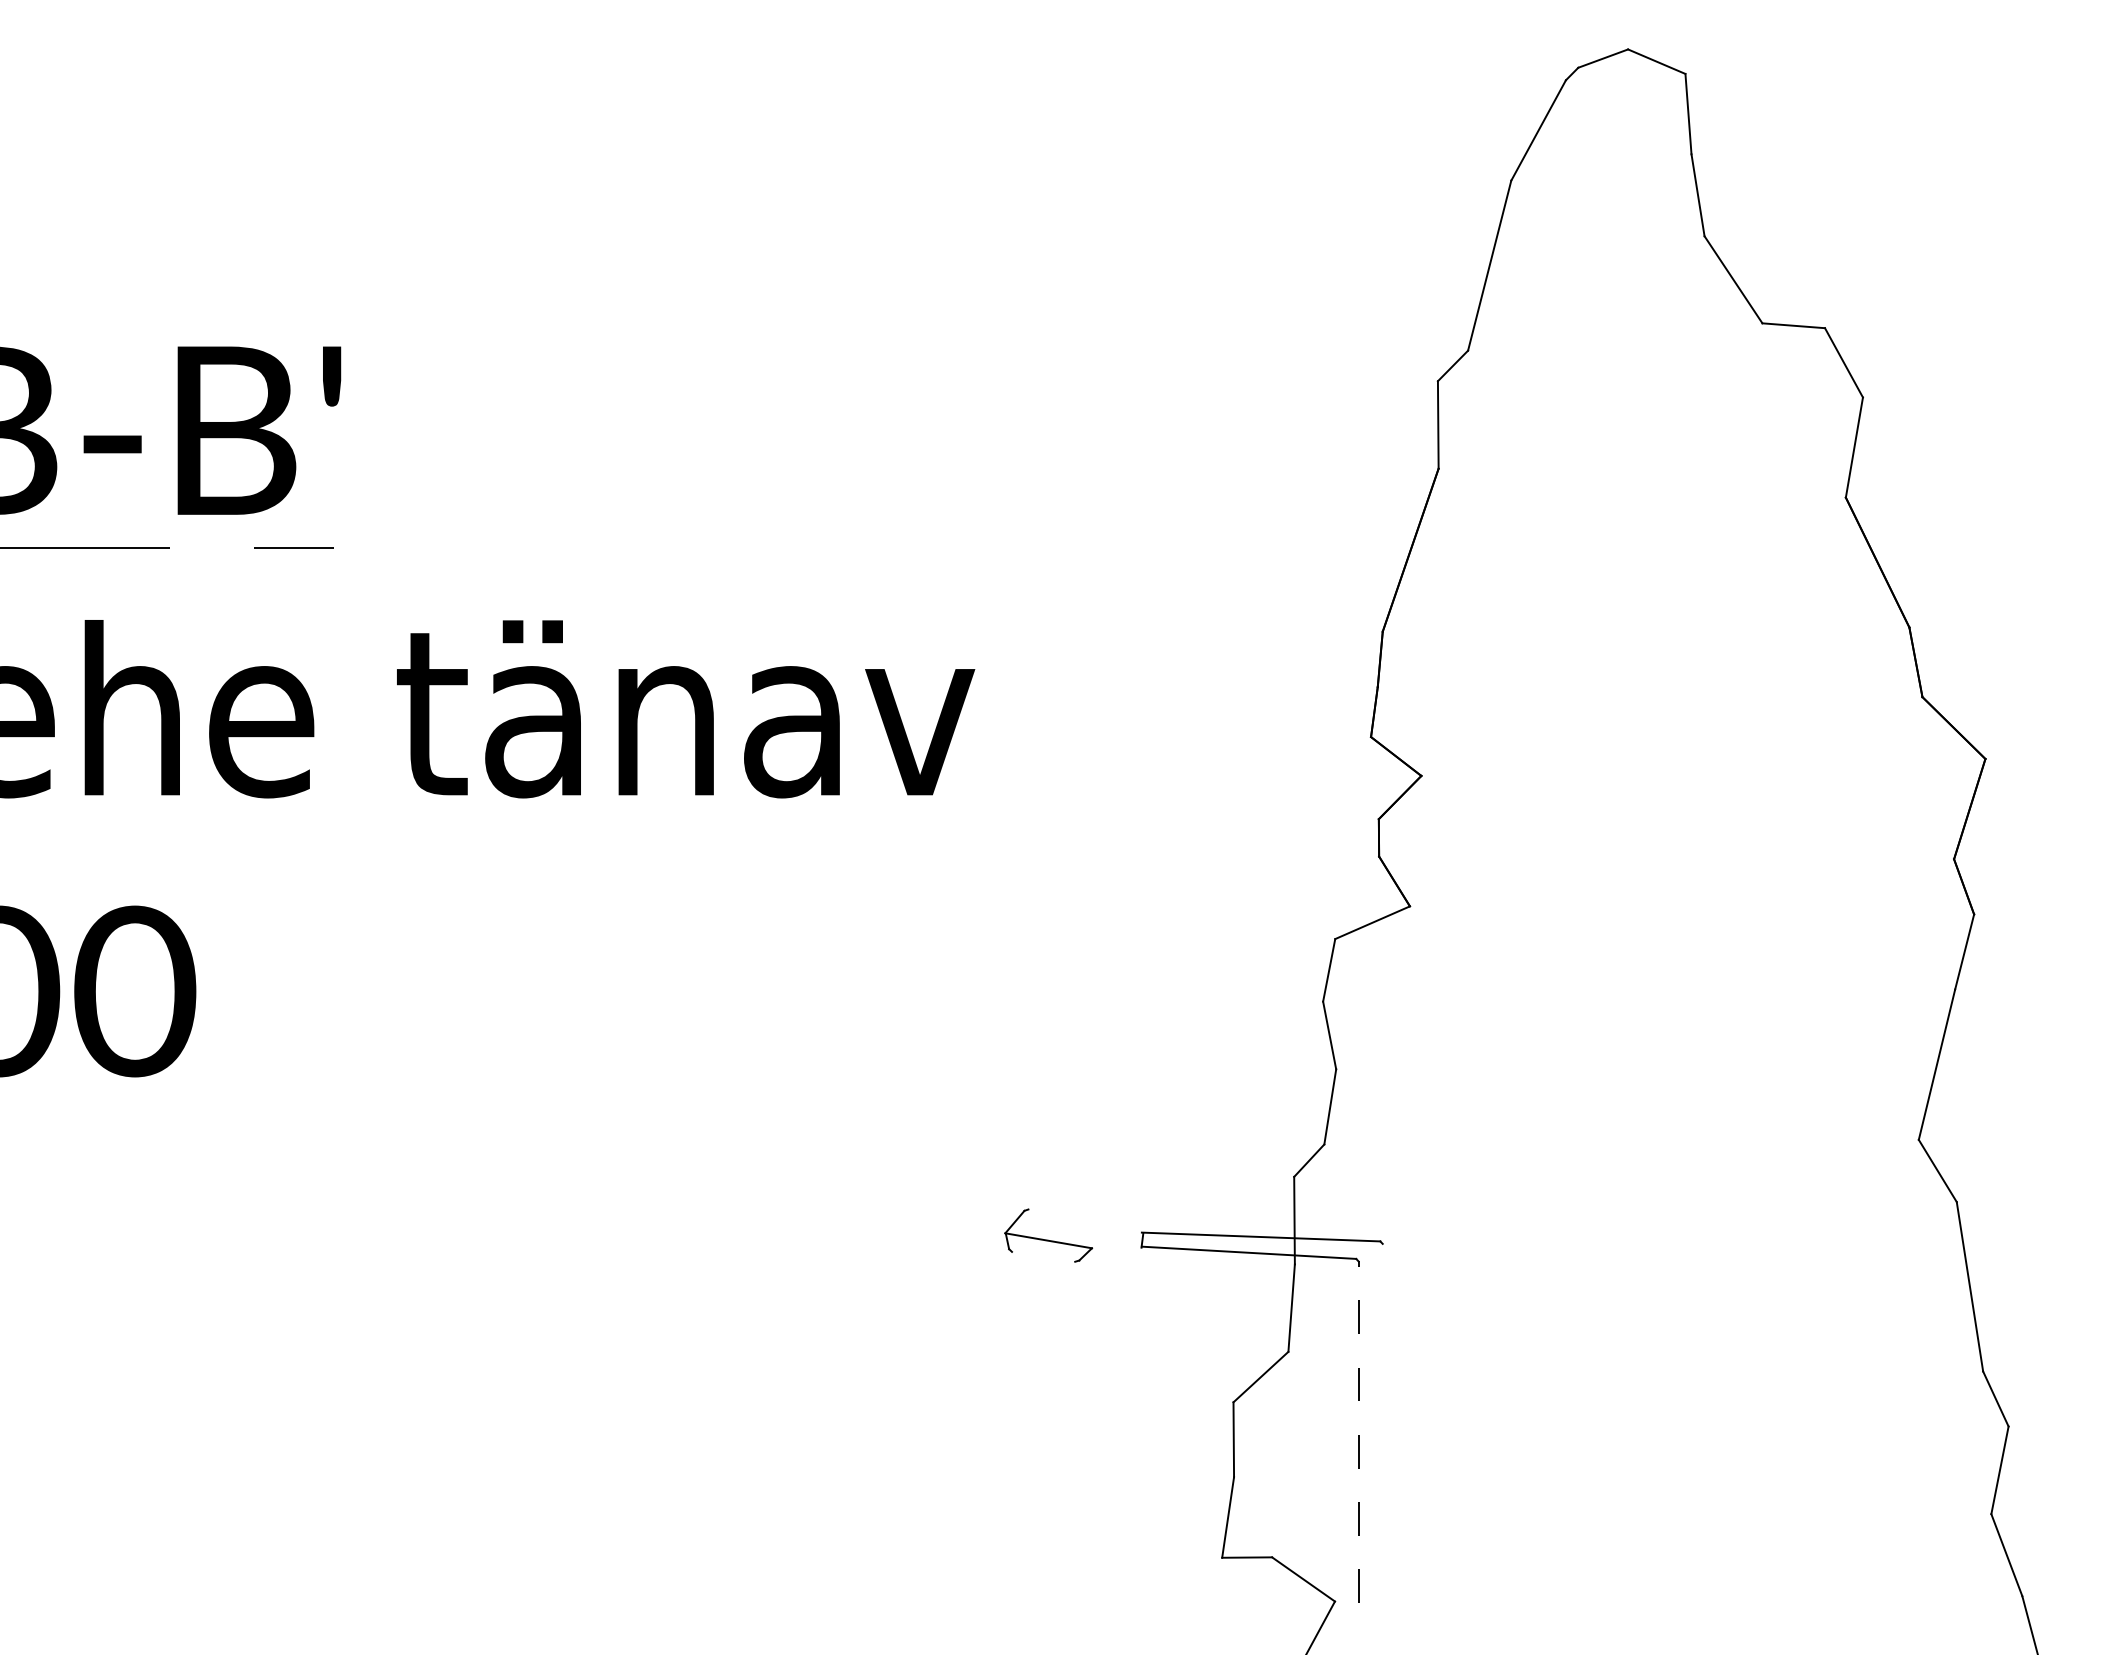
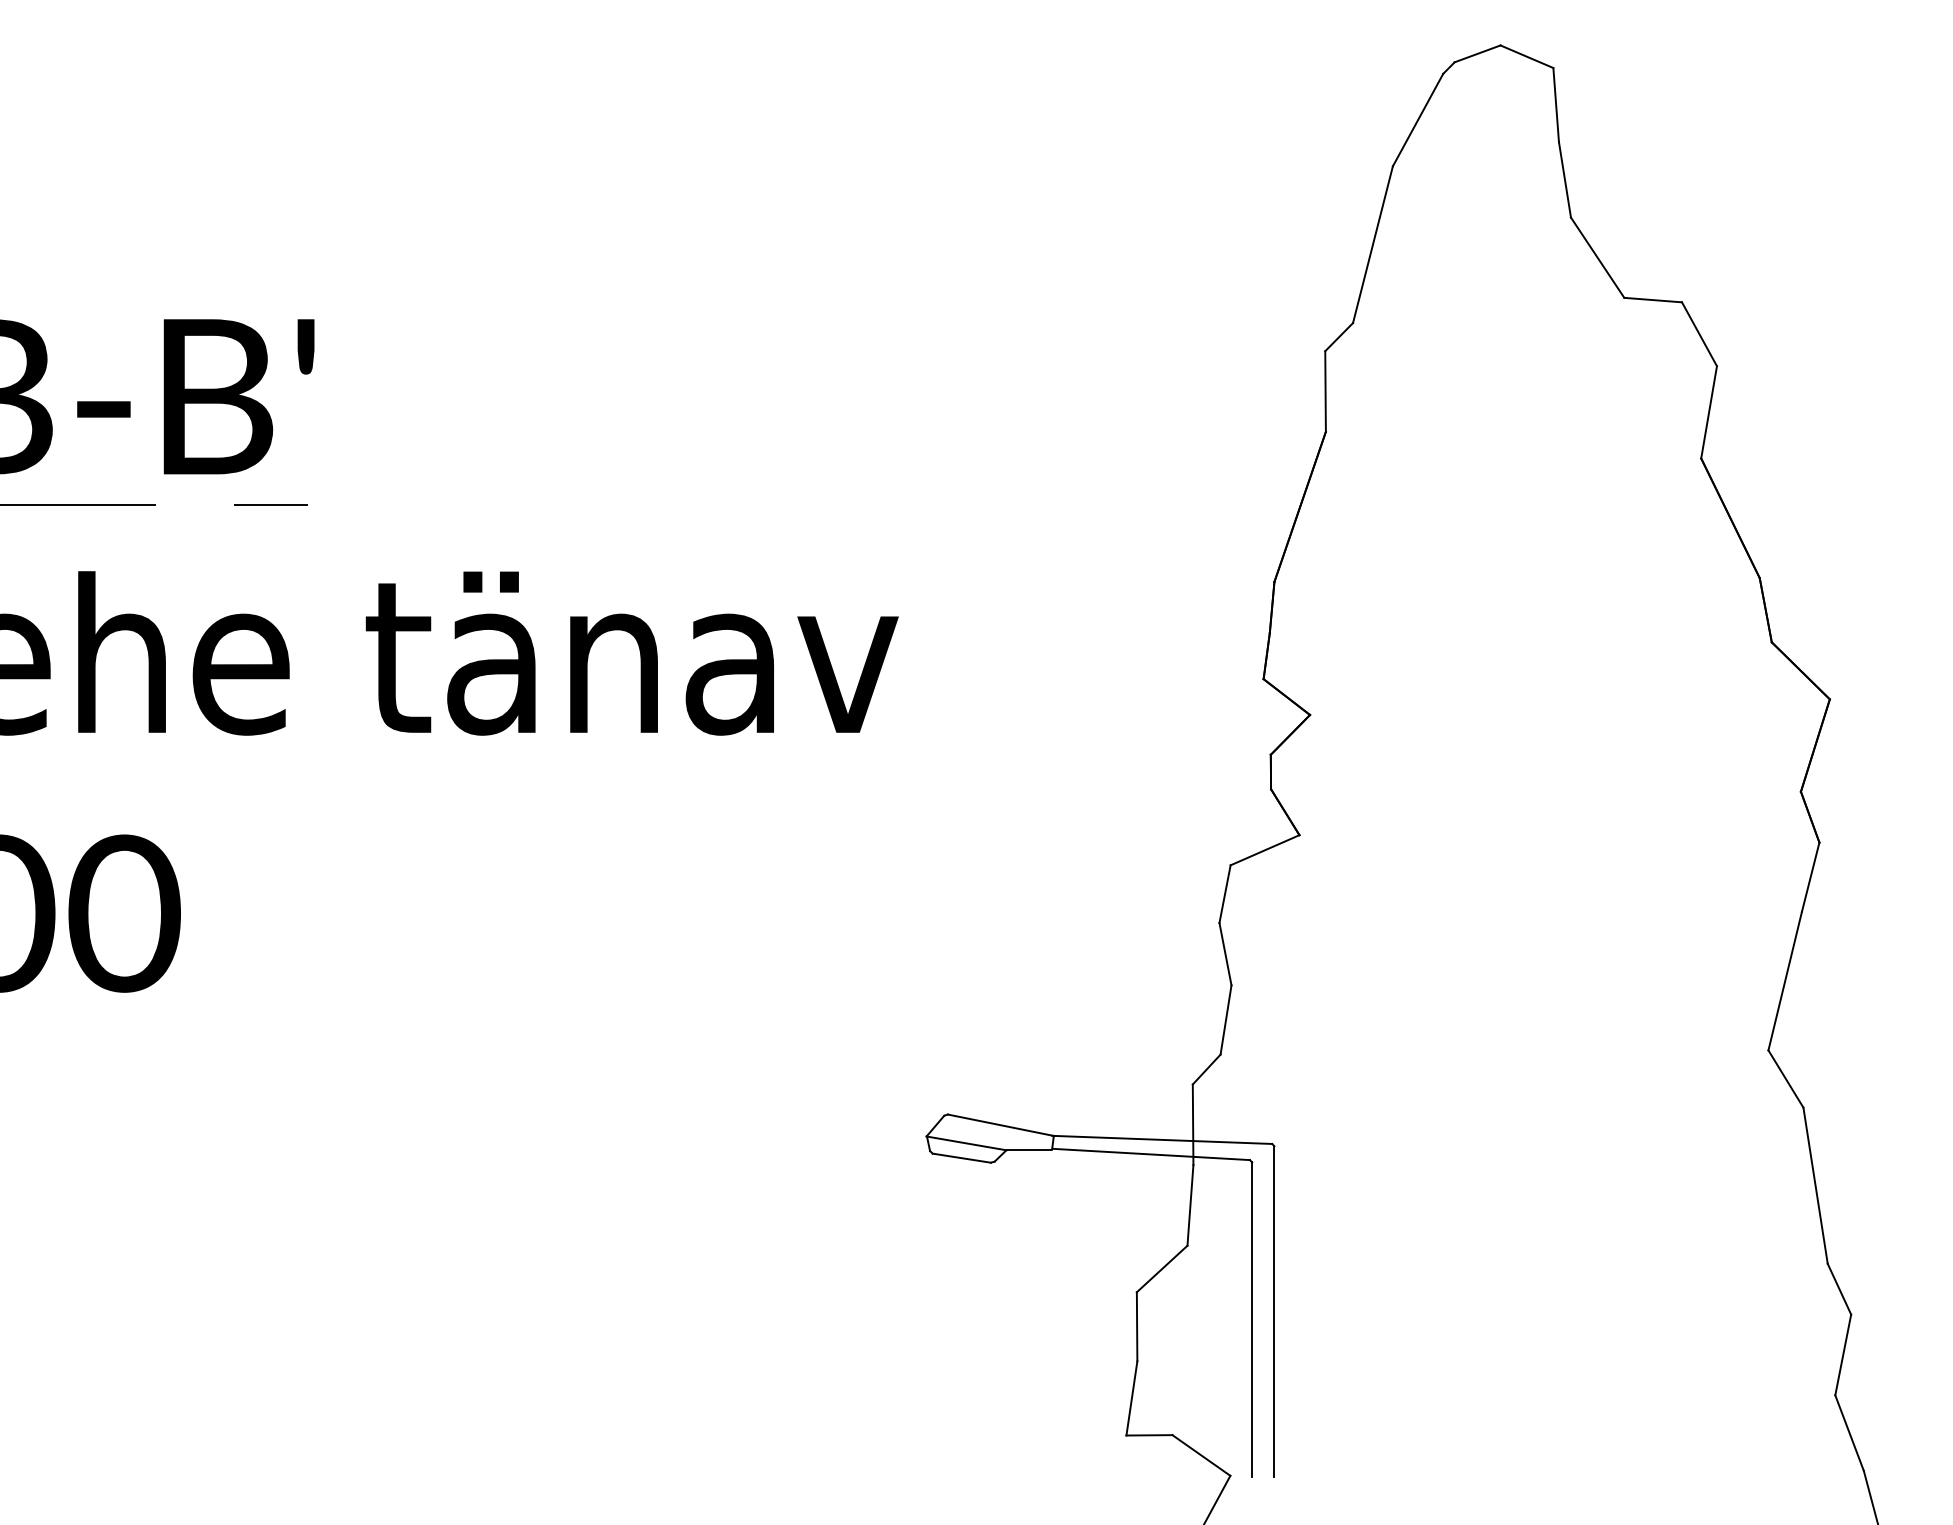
line: (1085, 1220) -> (1000, 1124), added
line: (1116, 1247) -> (1029, 1149), added
line: (1043, 1256) -> (961, 1157), added
line: (1382, 1423) -> (1274, 1311), added
line: (1358, 1432) -> (1252, 1320), dashed -> solid

